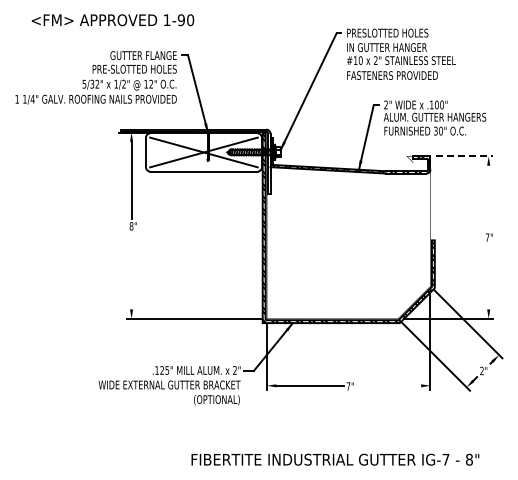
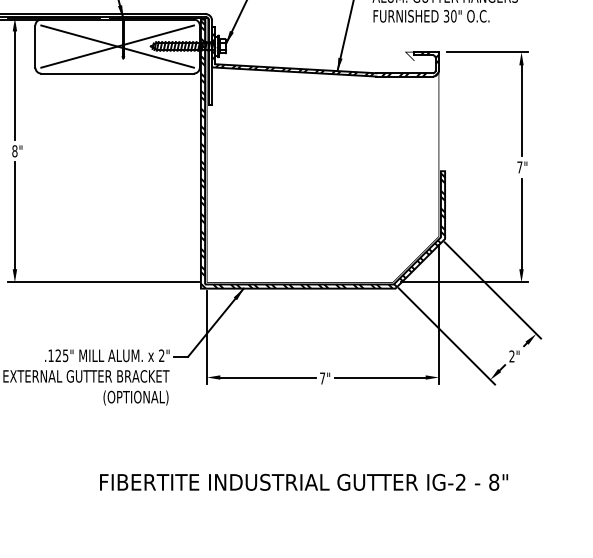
line: (464, 156) -> (487, 52), dashed -> solid
line: (488, 197) -> (521, 110), added
line: (131, 271) -> (14, 215), added
line: (488, 277) -> (521, 223), added
line: (388, 385) -> (379, 377), added
text: (445, 459) -> (460, 482), IG-7 -> IG-2

